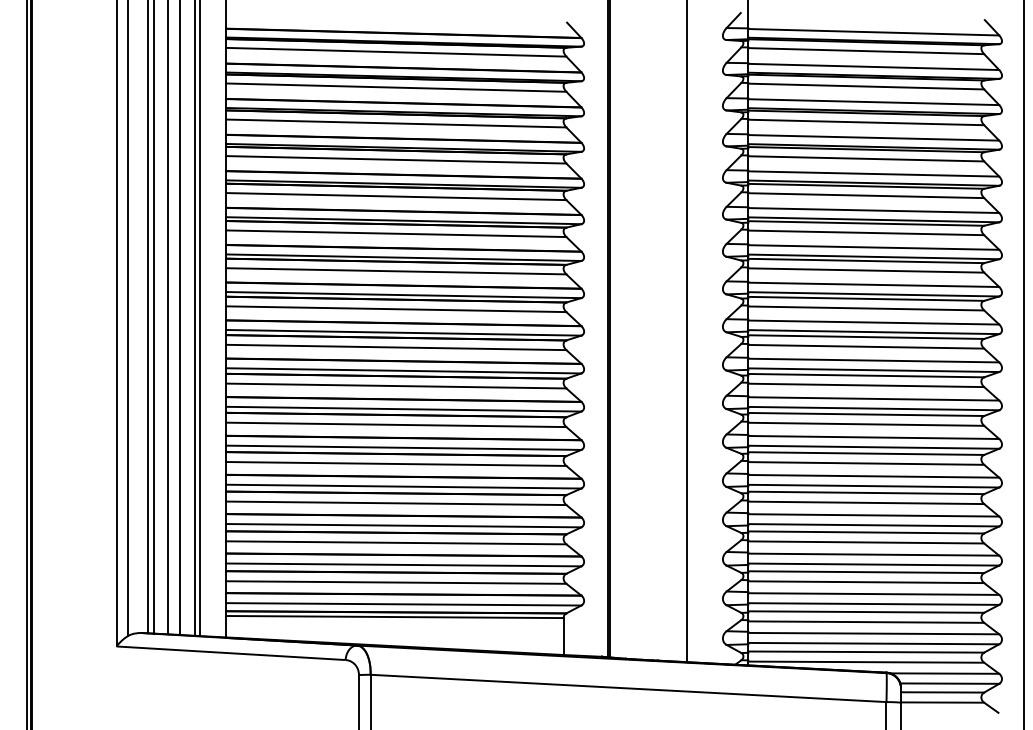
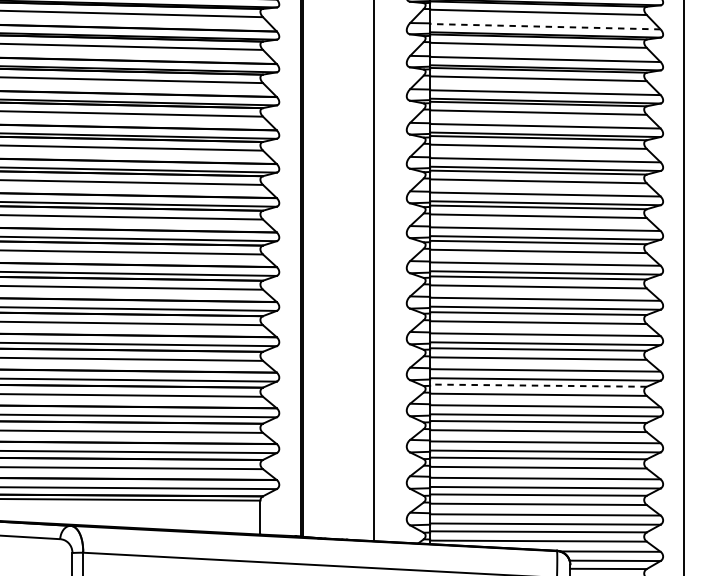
line: (873, 102) -> (545, 27), solid -> dashed
line: (866, 492) -> (538, 385), solid -> dashed

